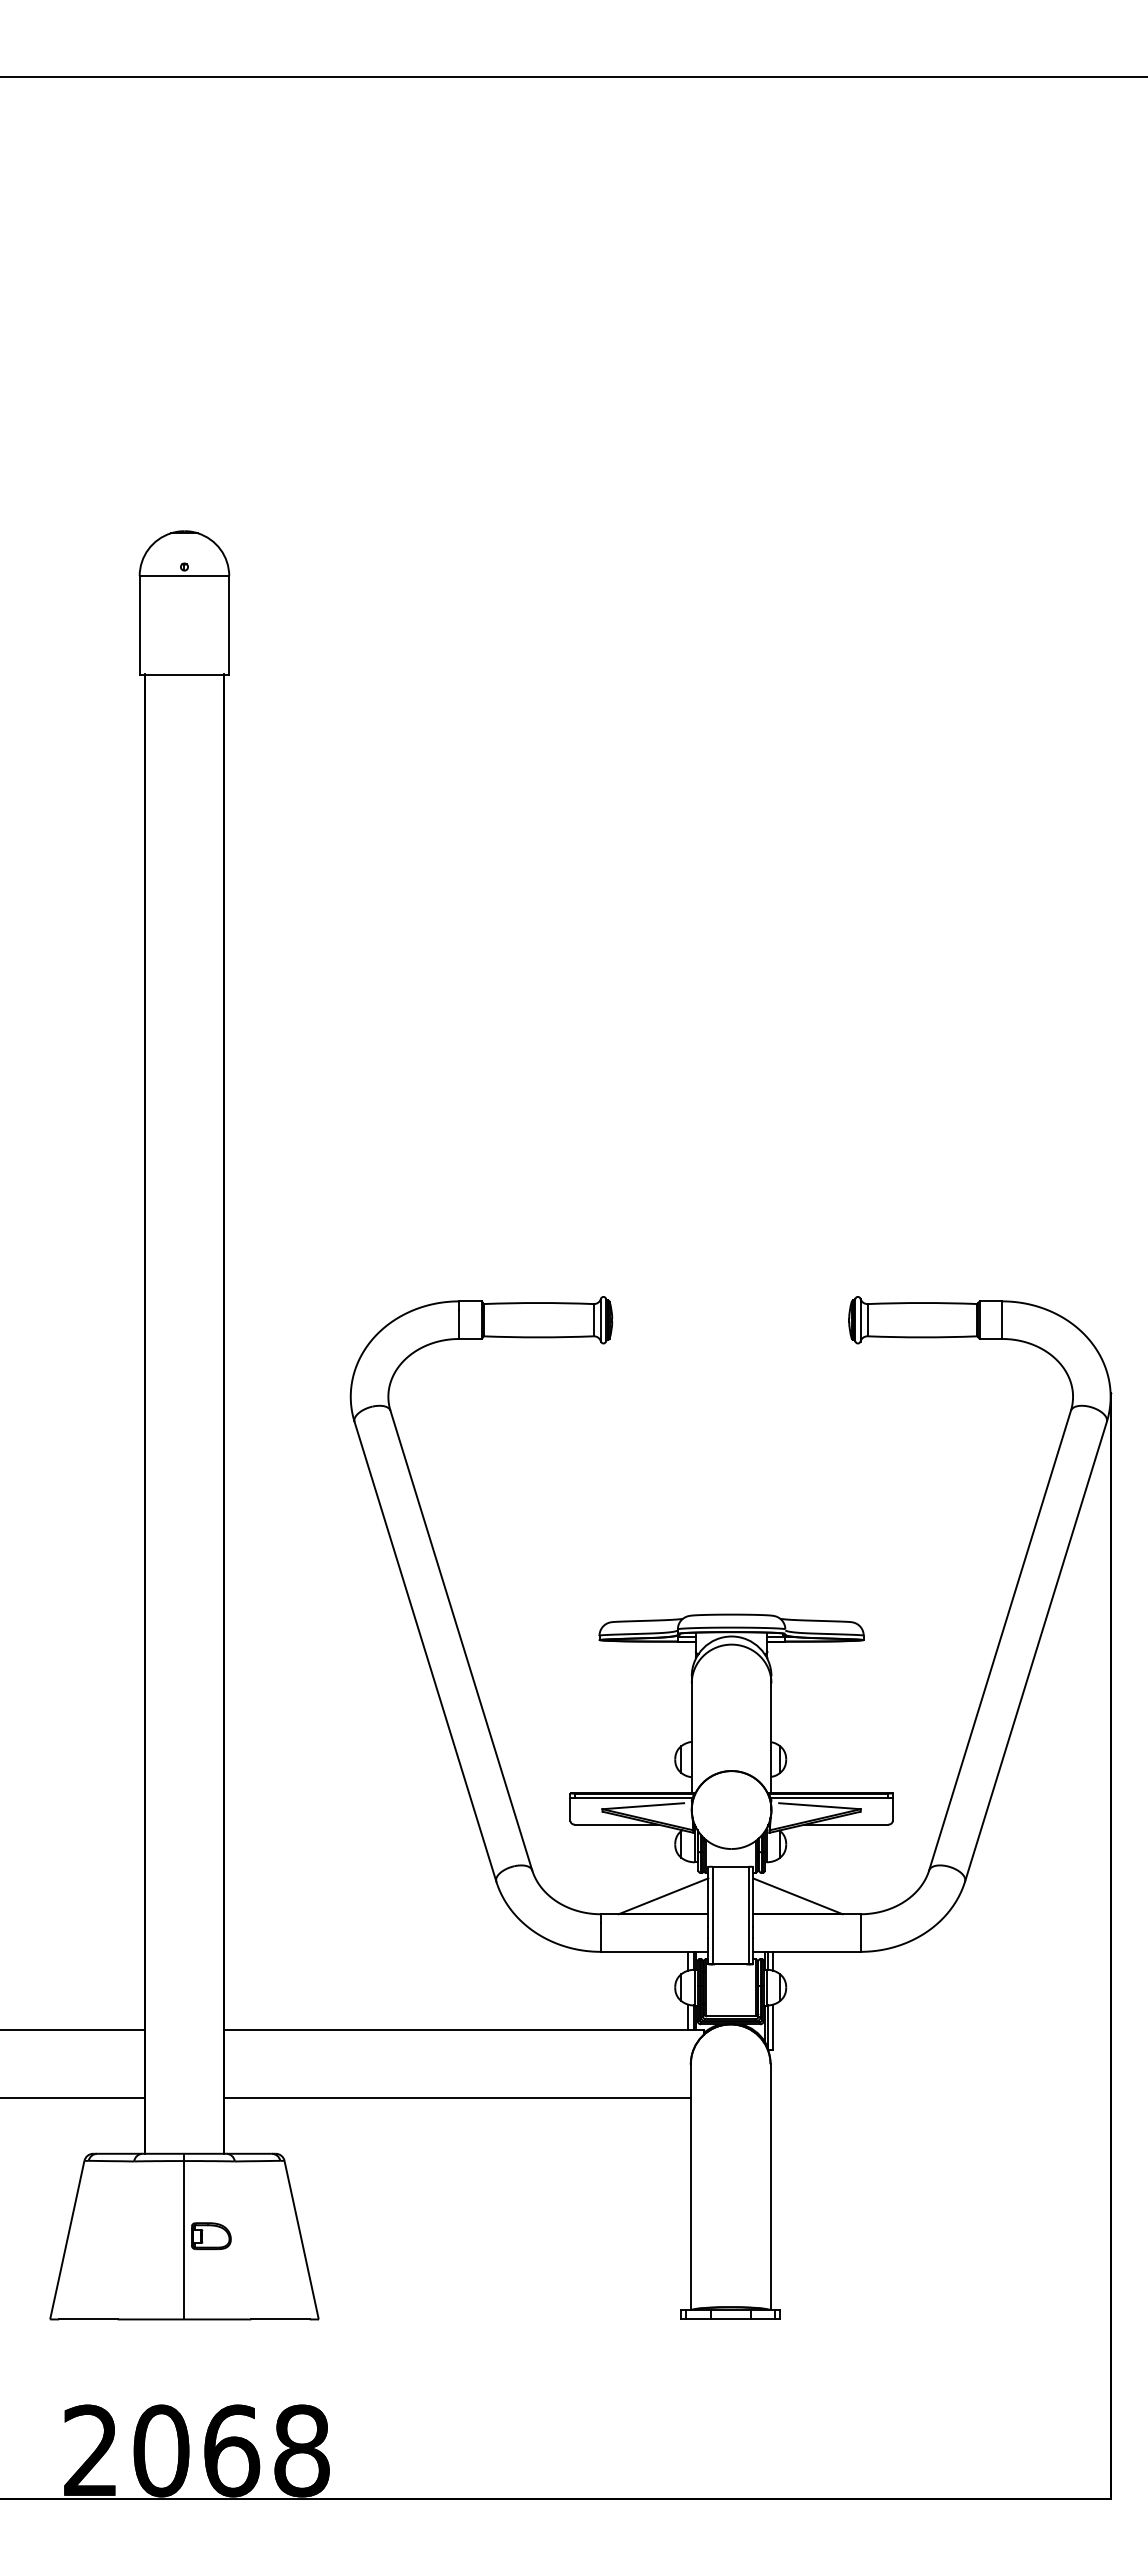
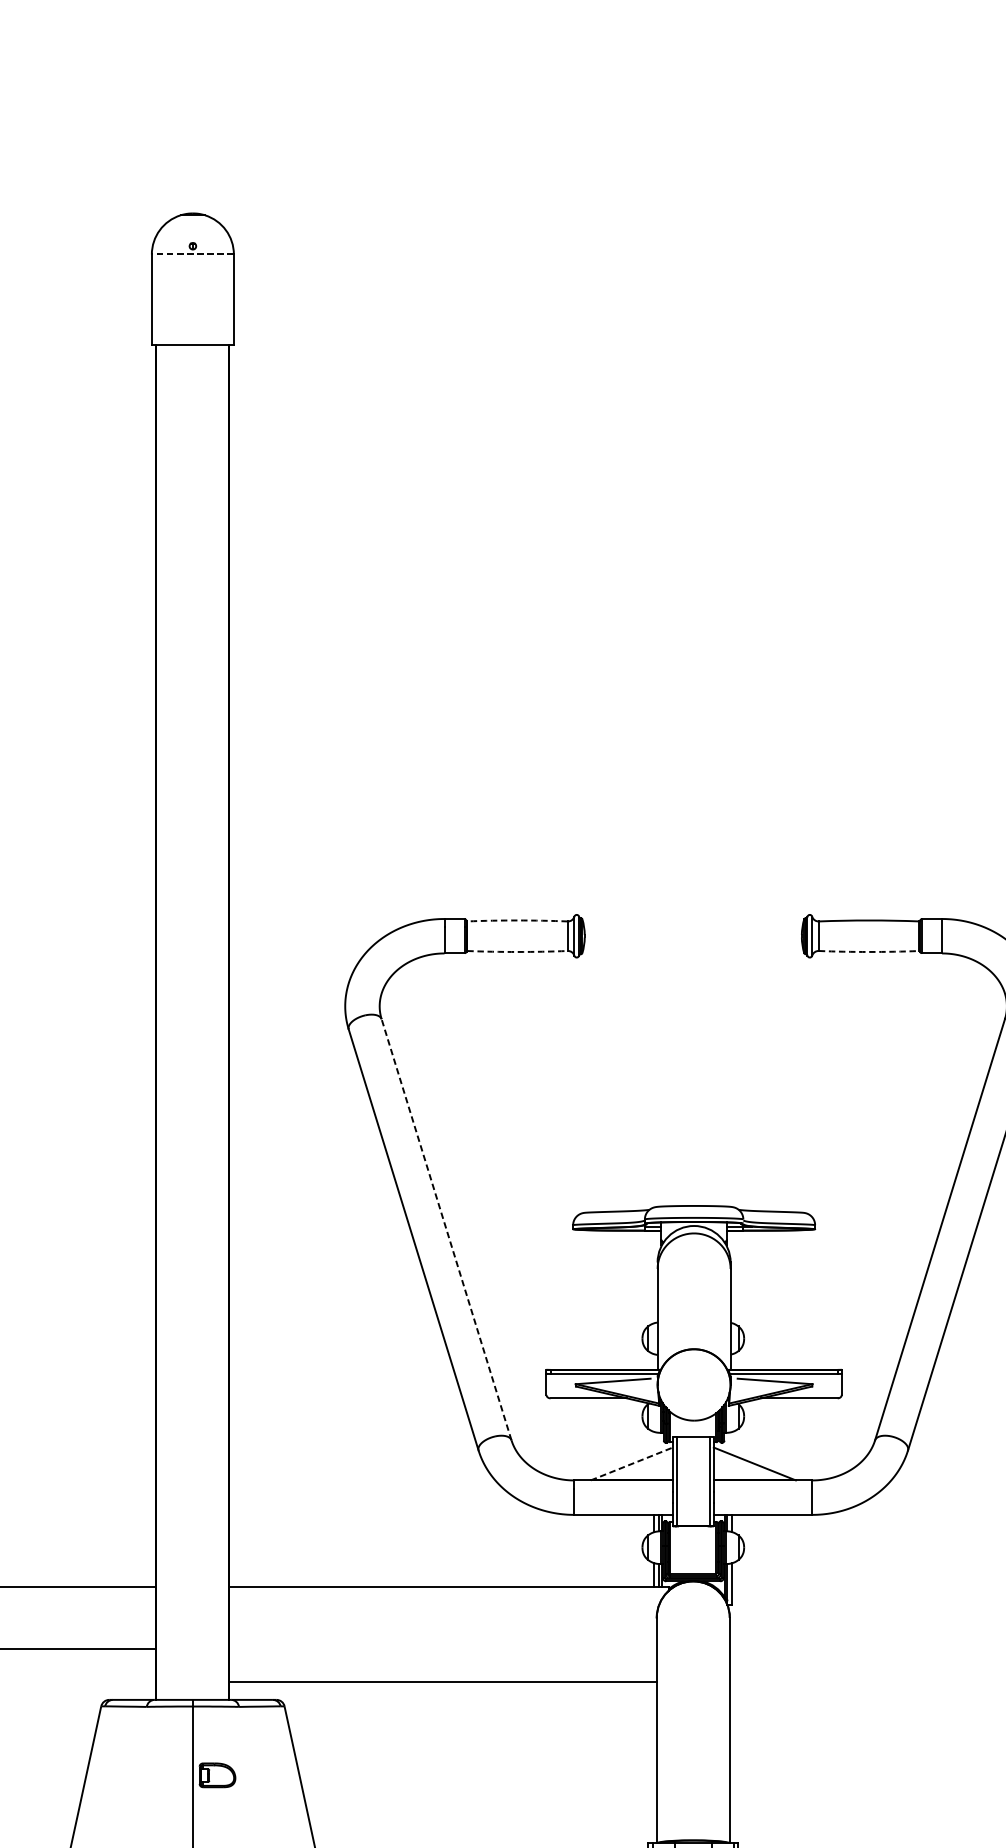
line: (184, 576) -> (192, 254), solid -> dashed
arc: (538, 1303) -> (517, 920), solid -> dashed
arc: (538, 1337) -> (517, 952), solid -> dashed
arc: (922, 1337) -> (869, 952), solid -> dashed
line: (461, 1640) -> (446, 1229), solid -> dashed
line: (664, 1896) -> (632, 1464), solid -> dashed
line: (457, 2098) -> (443, 1682), moved

